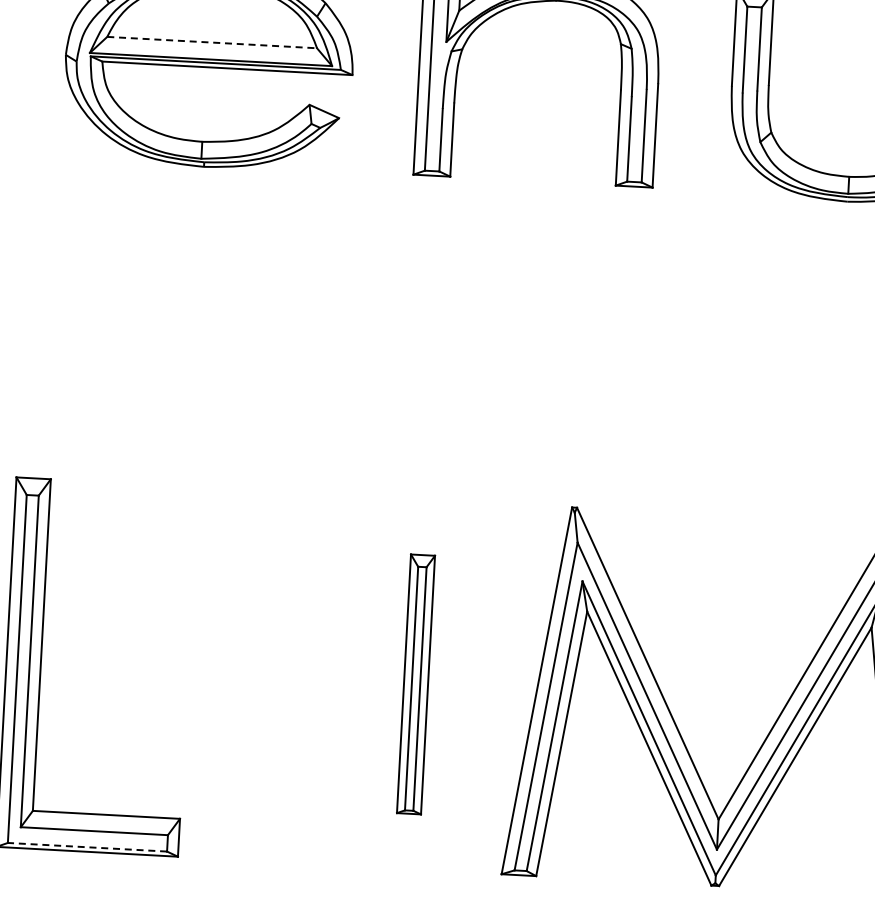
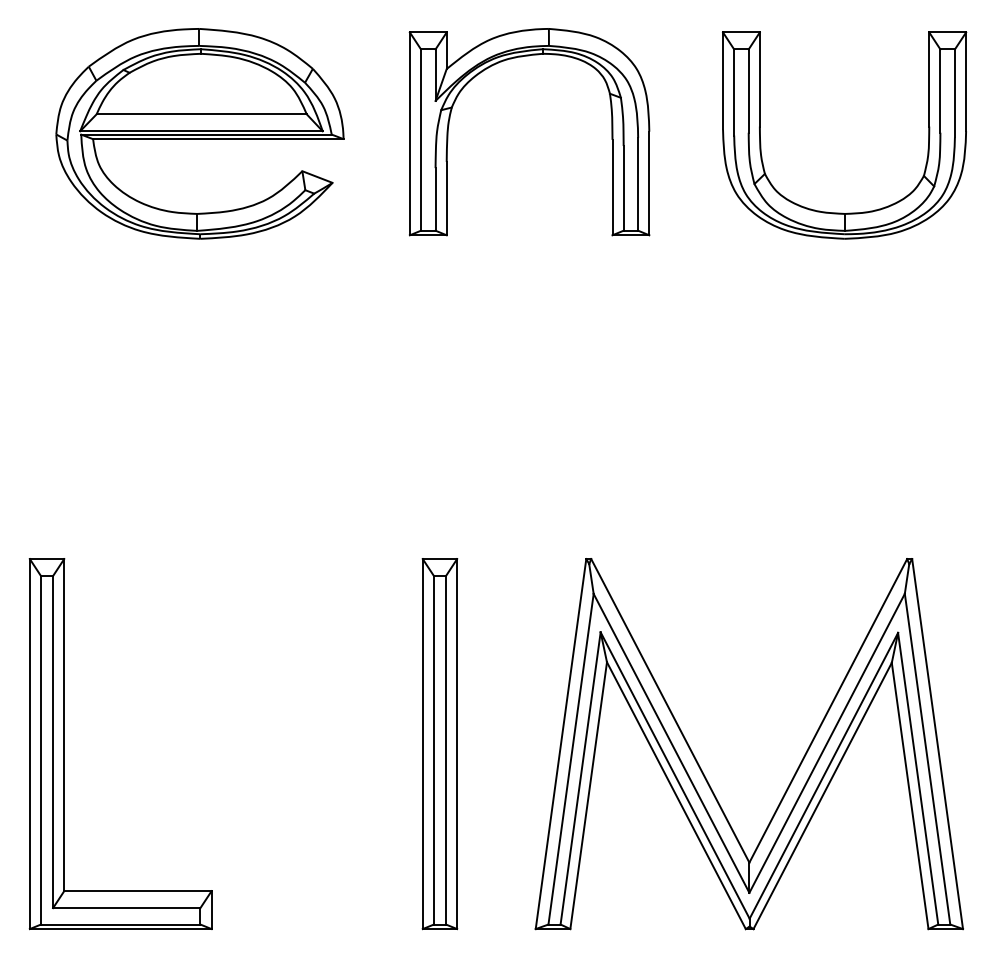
line: (212, 42) -> (202, 114), dashed -> solid
part: (415, 684) -> (439, 744), size x1.43
line: (87, 847) -> (120, 924), dashed -> solid

